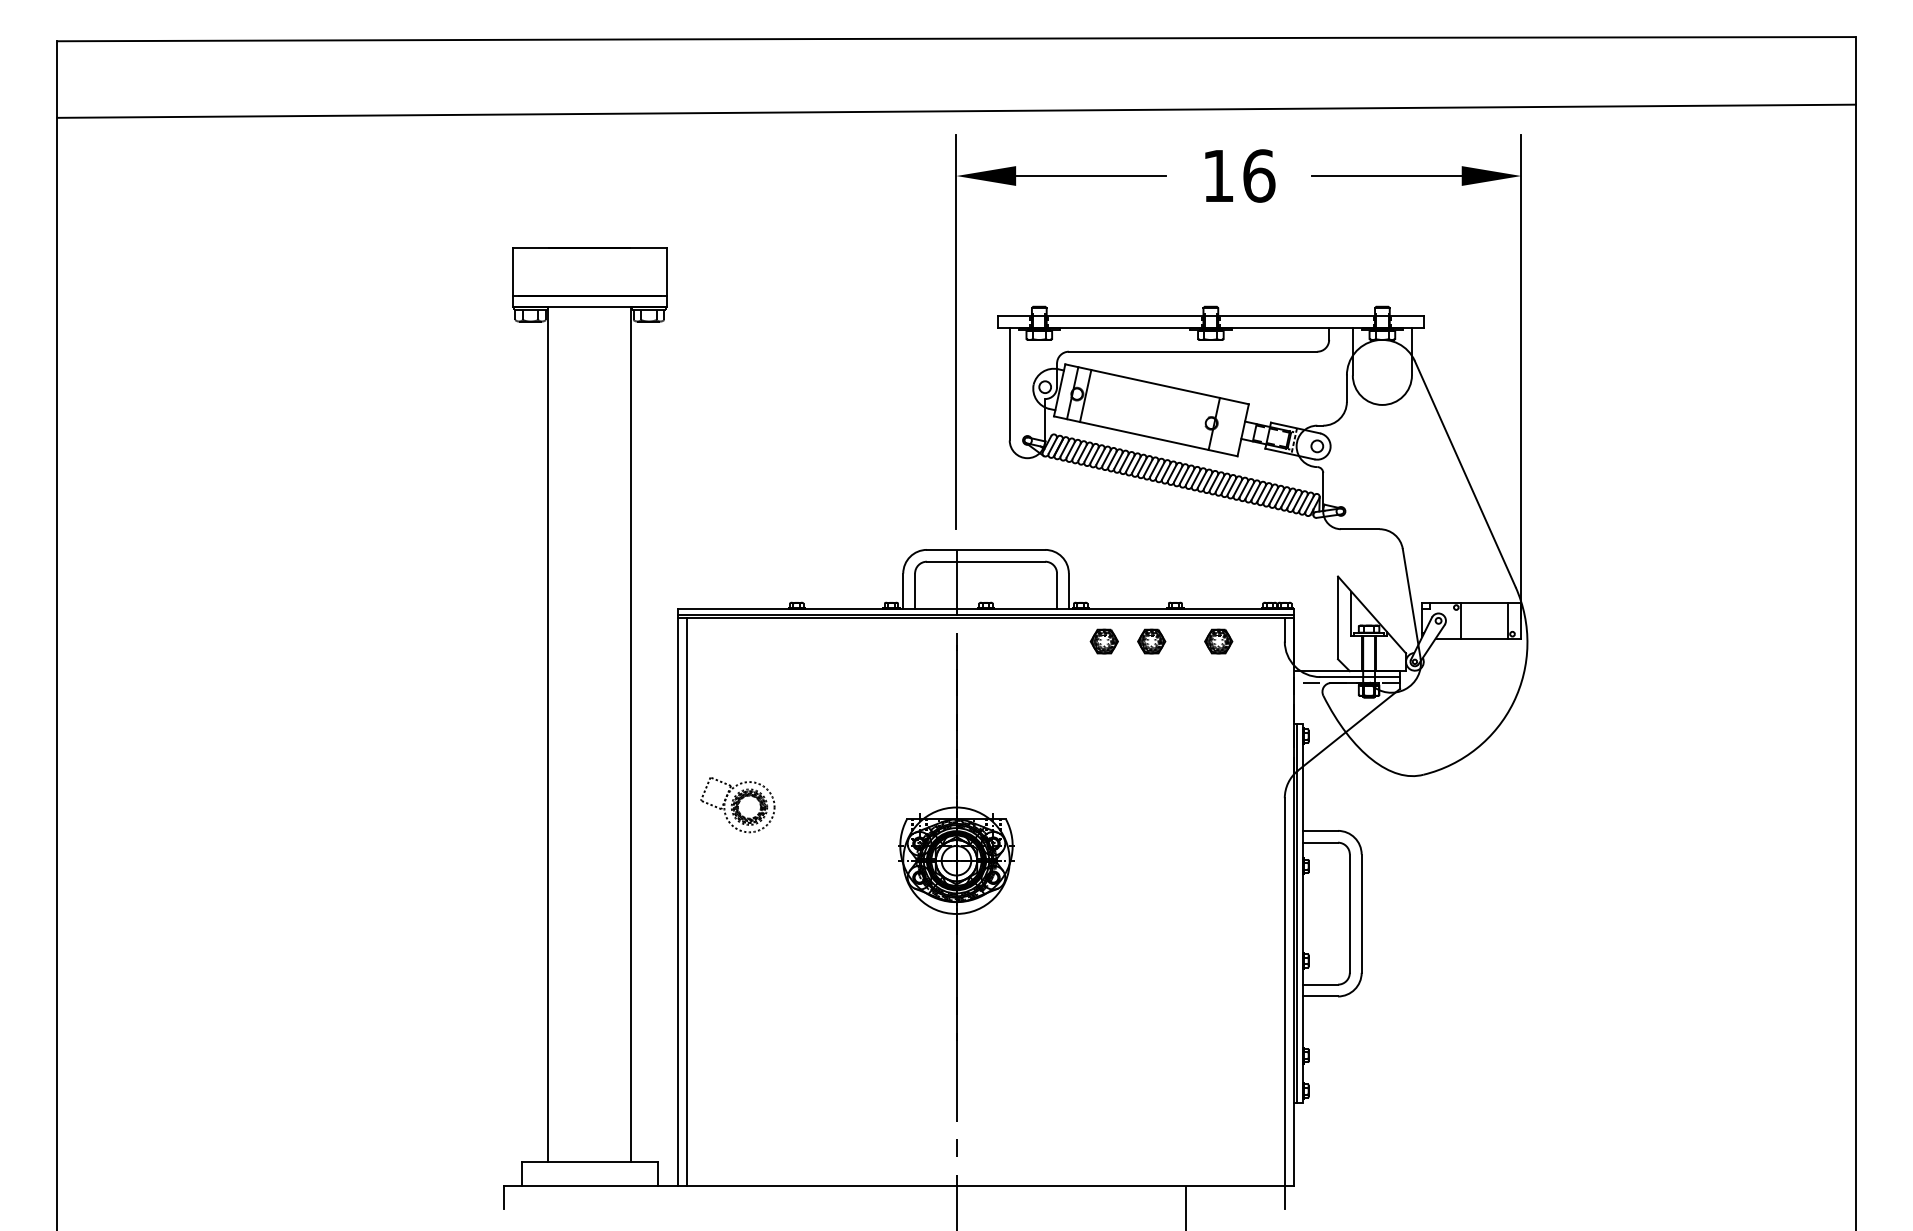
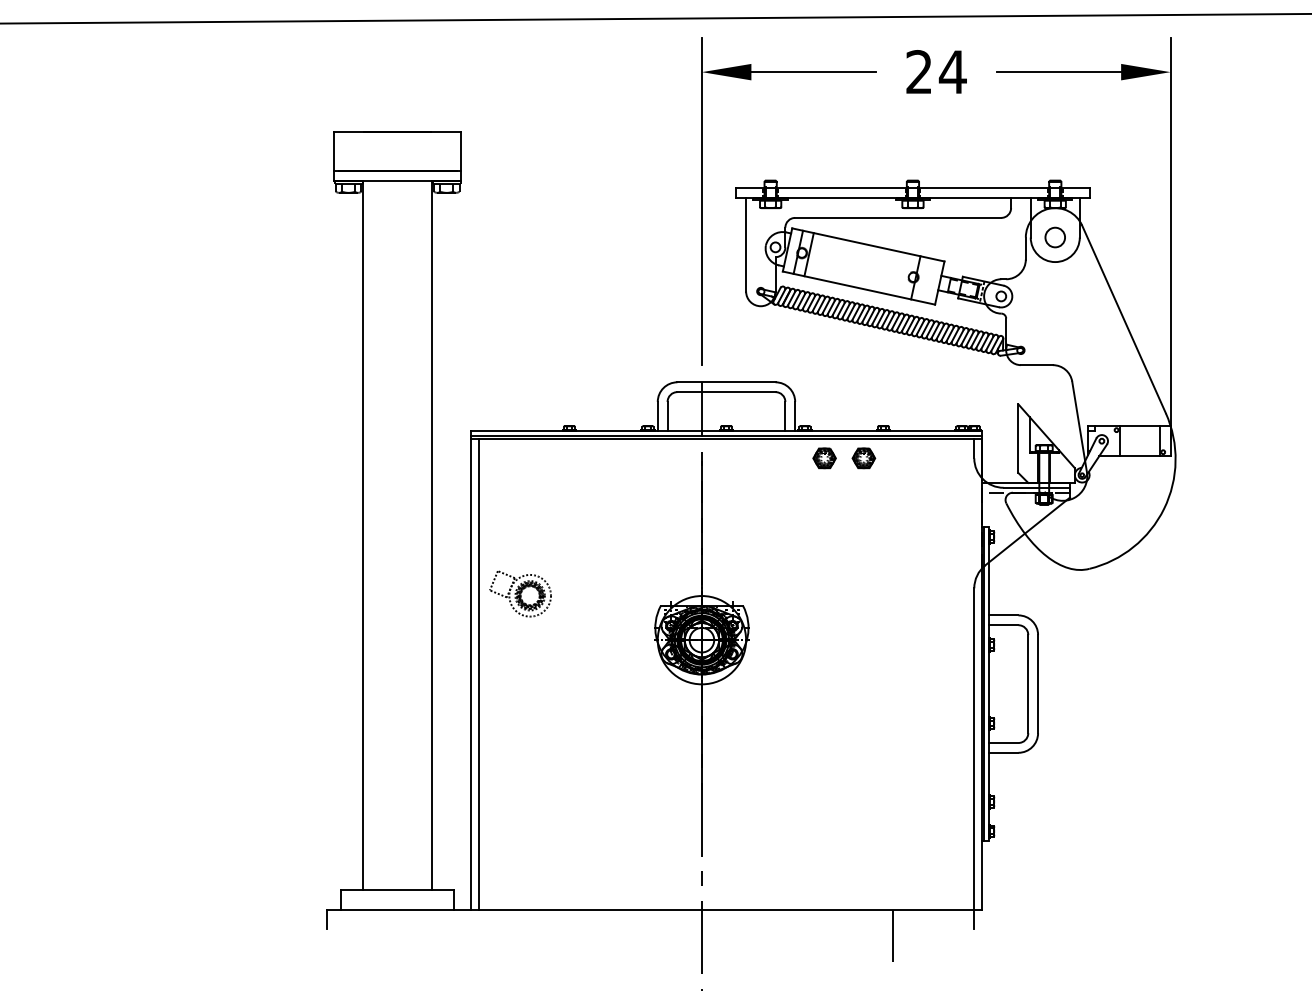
text: (1239, 175) -> (936, 71), 16 -> 24
circle: (1382, 375) -> (1055, 237), added
part: (1218, 641) -> (919, 458), removed

